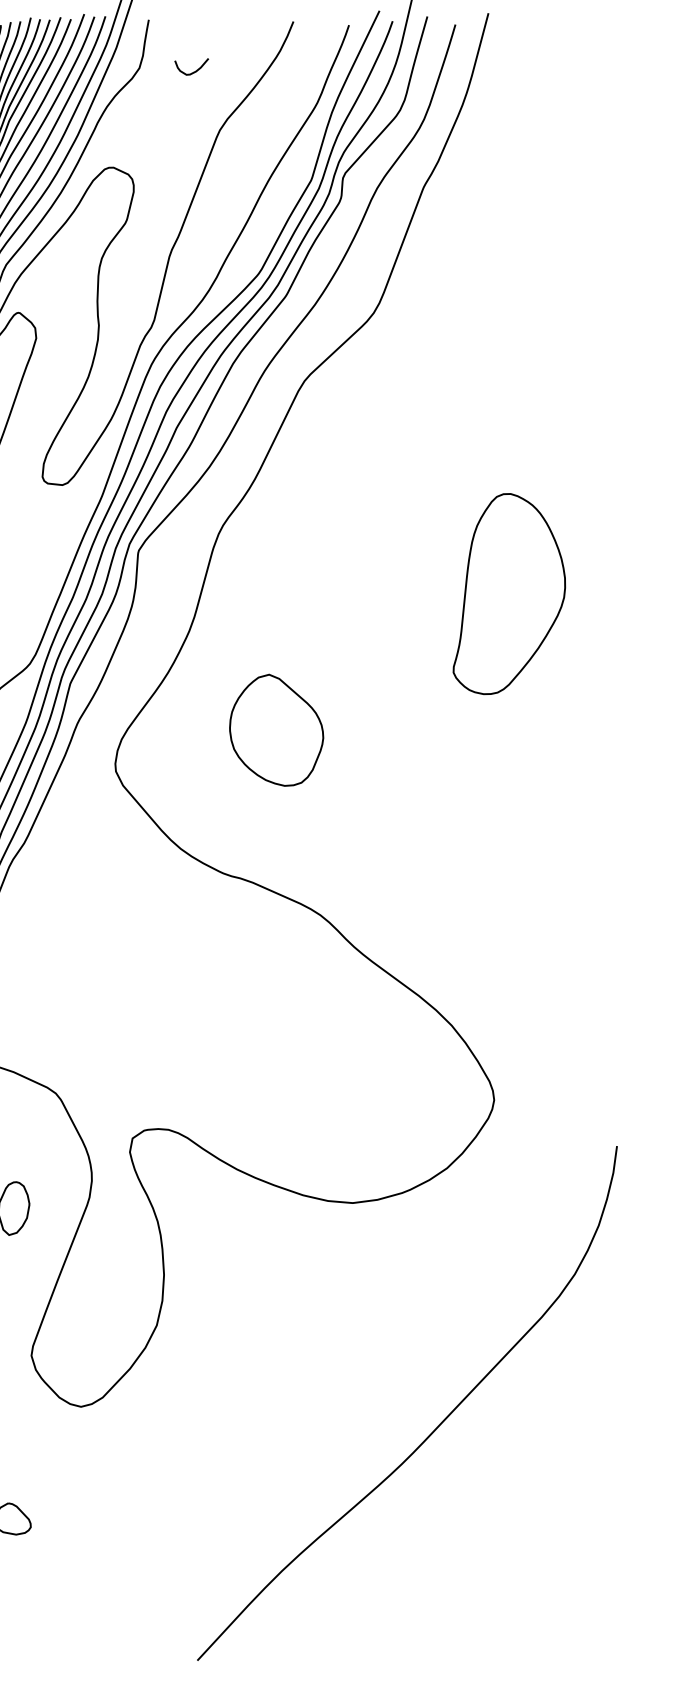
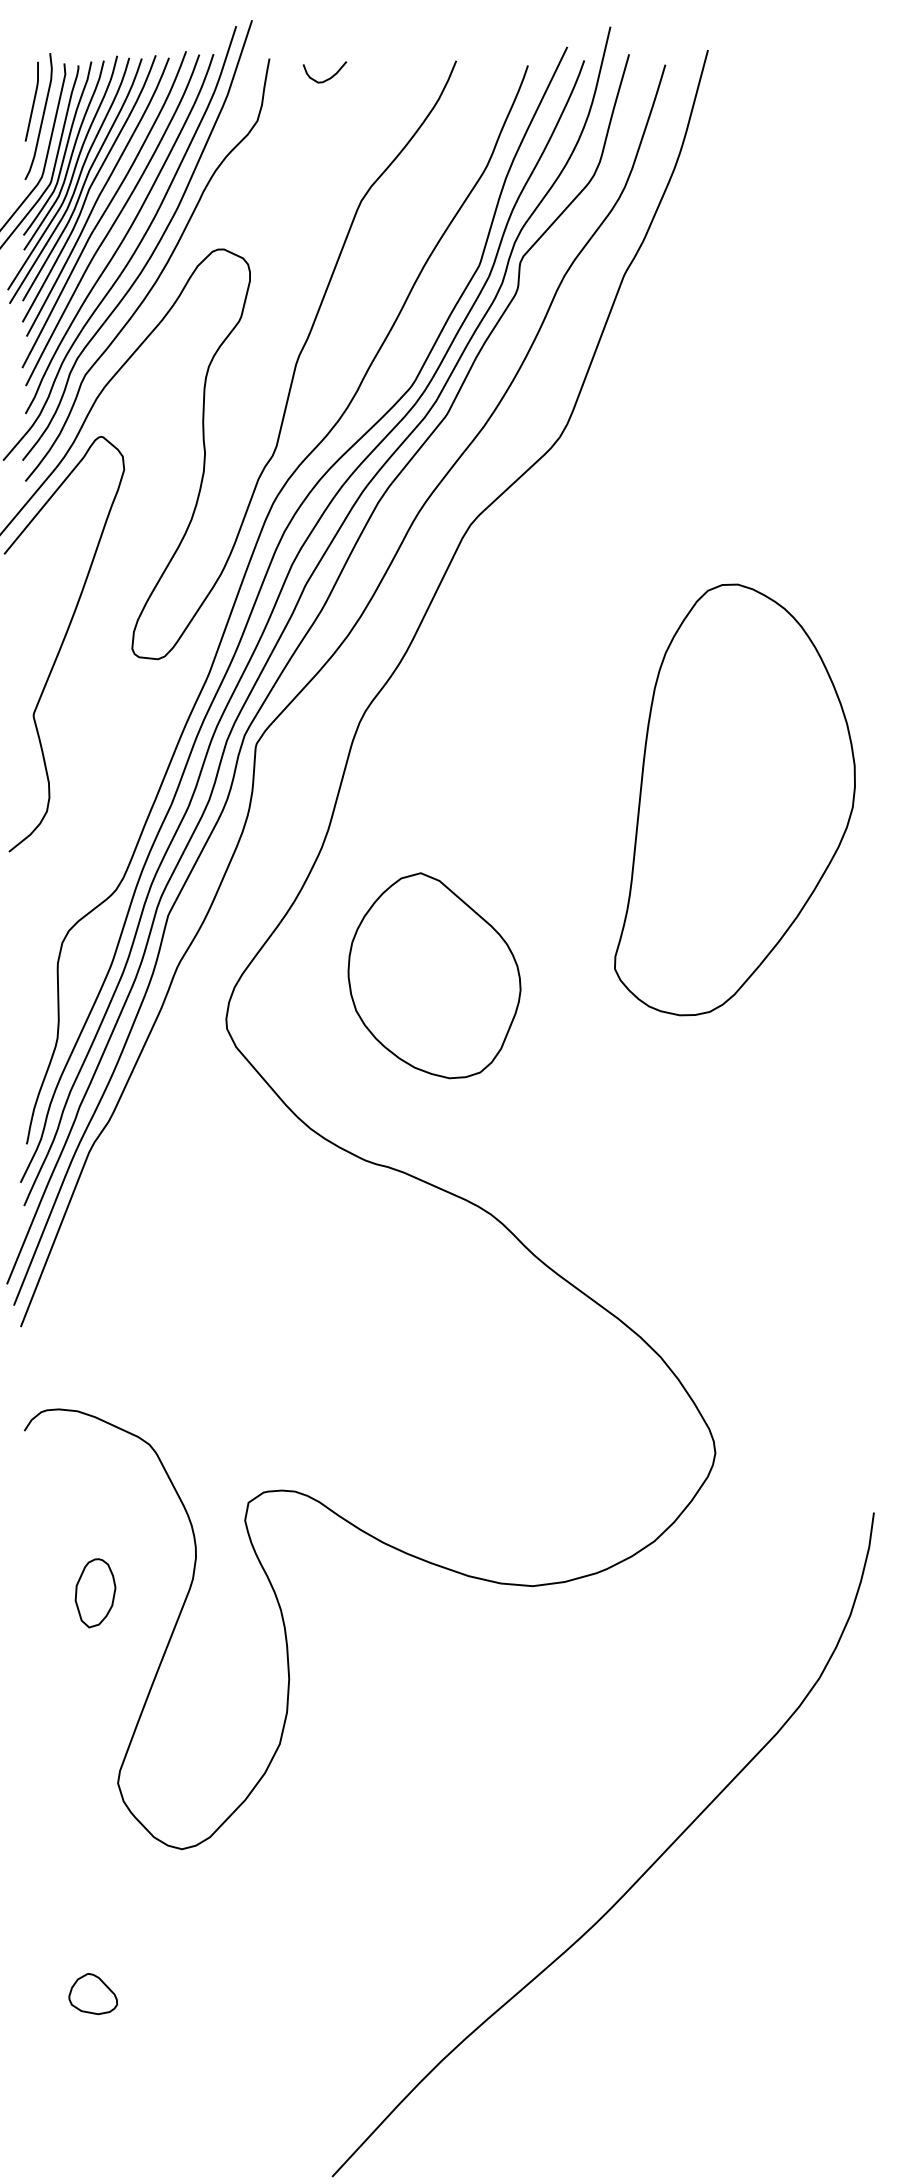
curve: (193, 71) -> (327, 78), moved
part: (509, 593) -> (734, 799), size x1.67
part: (276, 730) -> (434, 975), size x1.43

